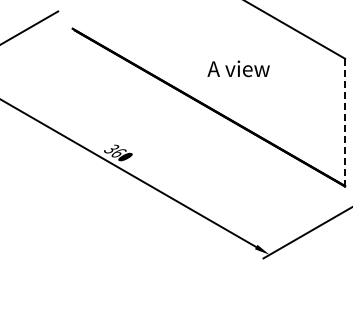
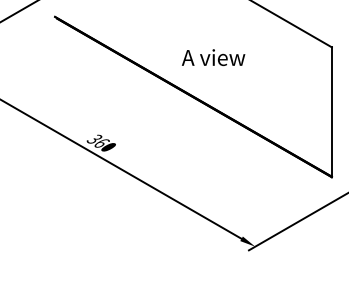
text: (238, 68) -> (213, 57), moved
line: (345, 122) -> (332, 112), dashed -> solid

